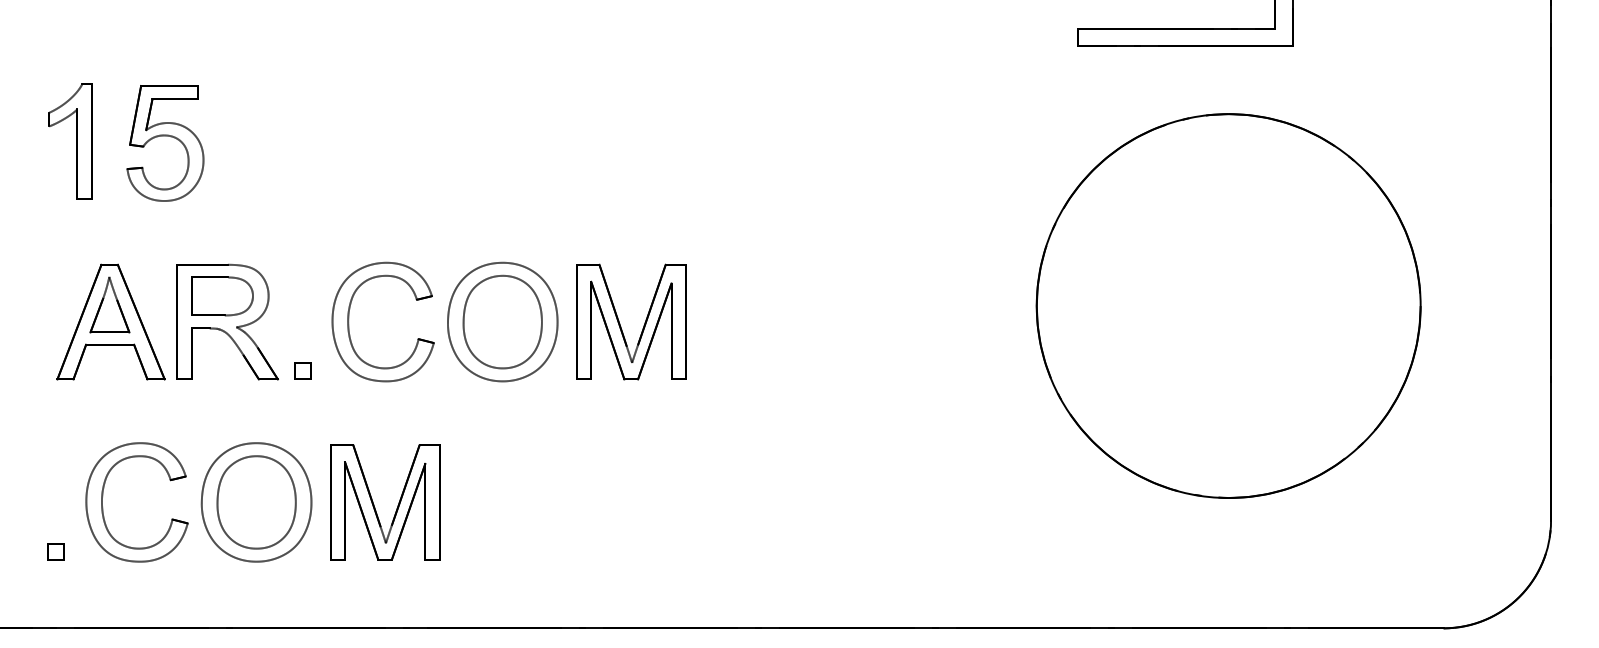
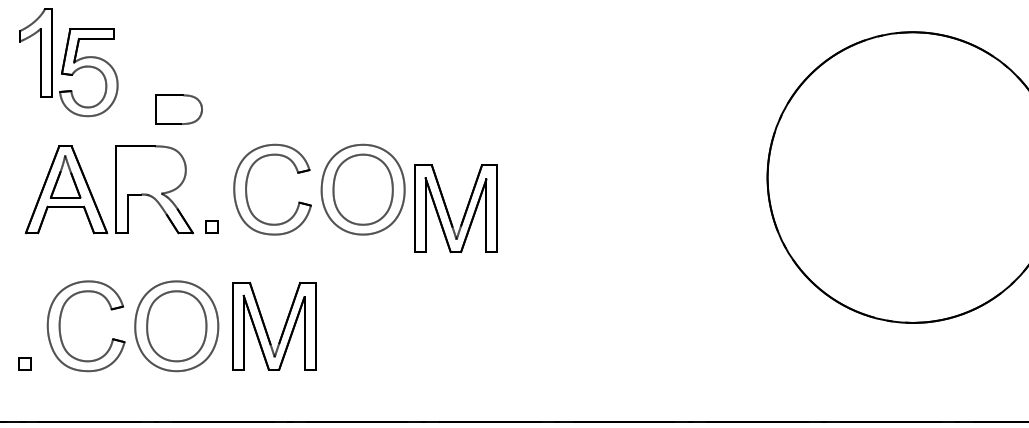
part: (165, 136) -> (88, 67), moved
part: (222, 296) -> (178, 109), moved
part: (620, 323) -> (447, 209), moved

